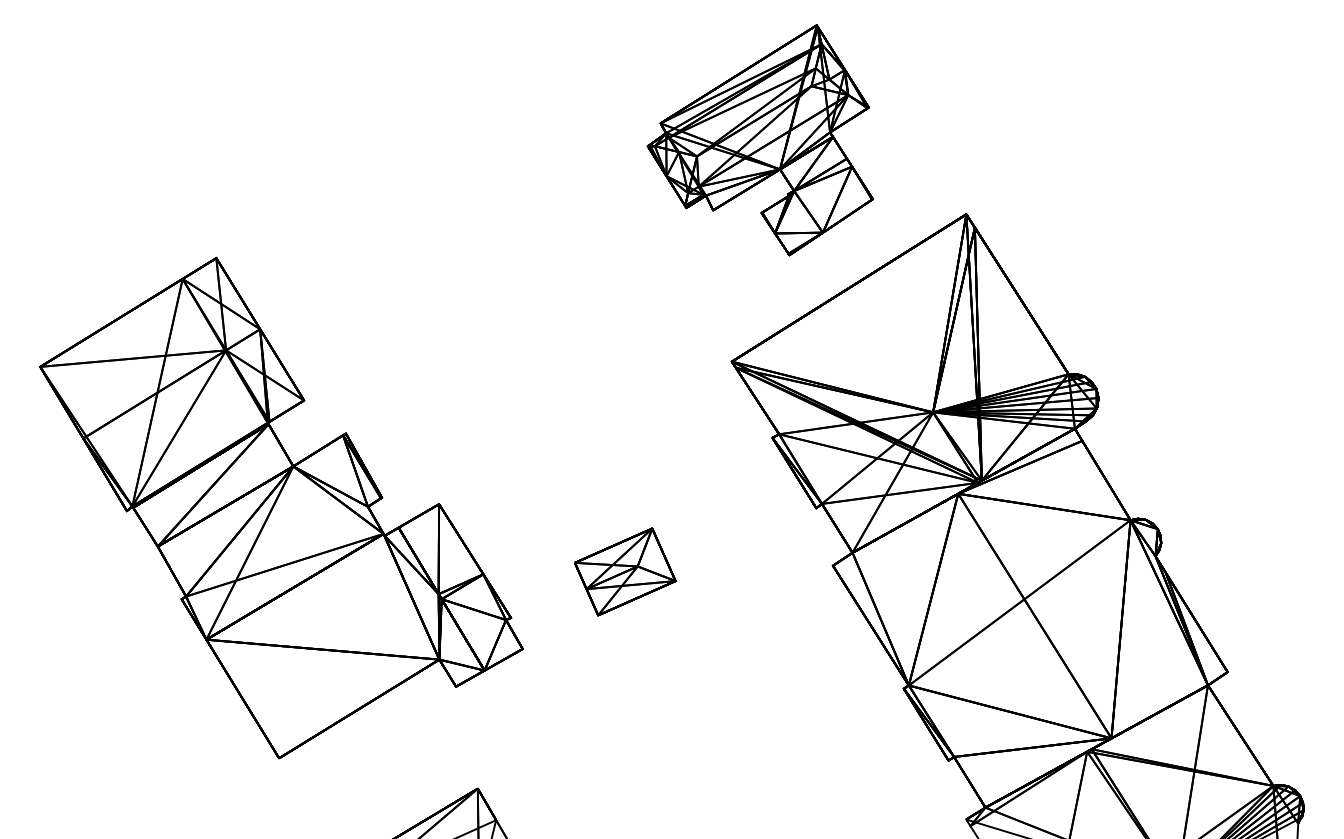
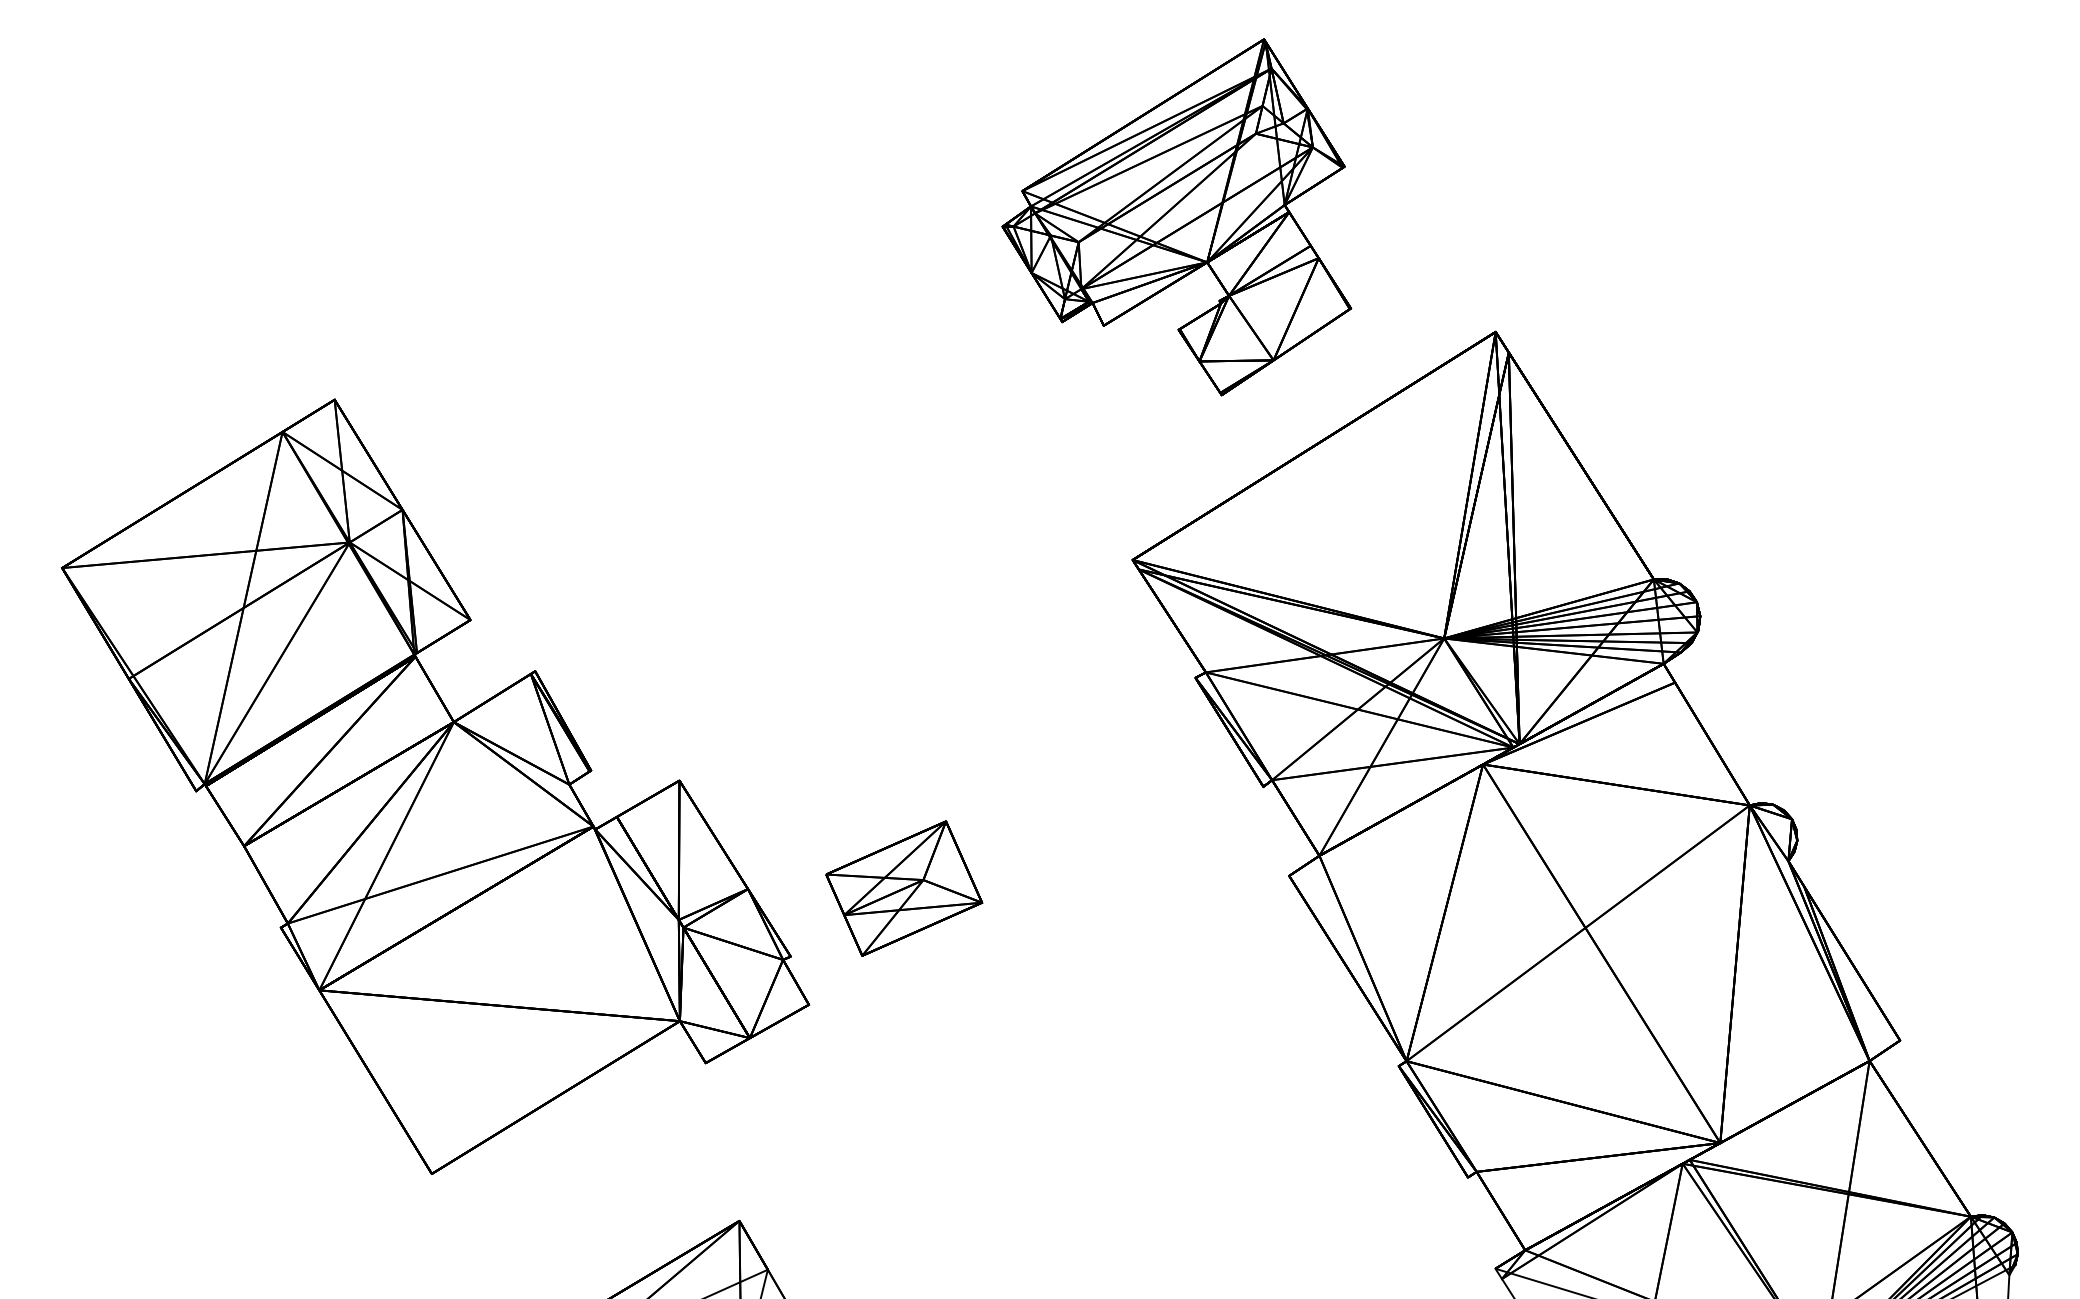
part: (625, 571) -> (904, 887), moved

